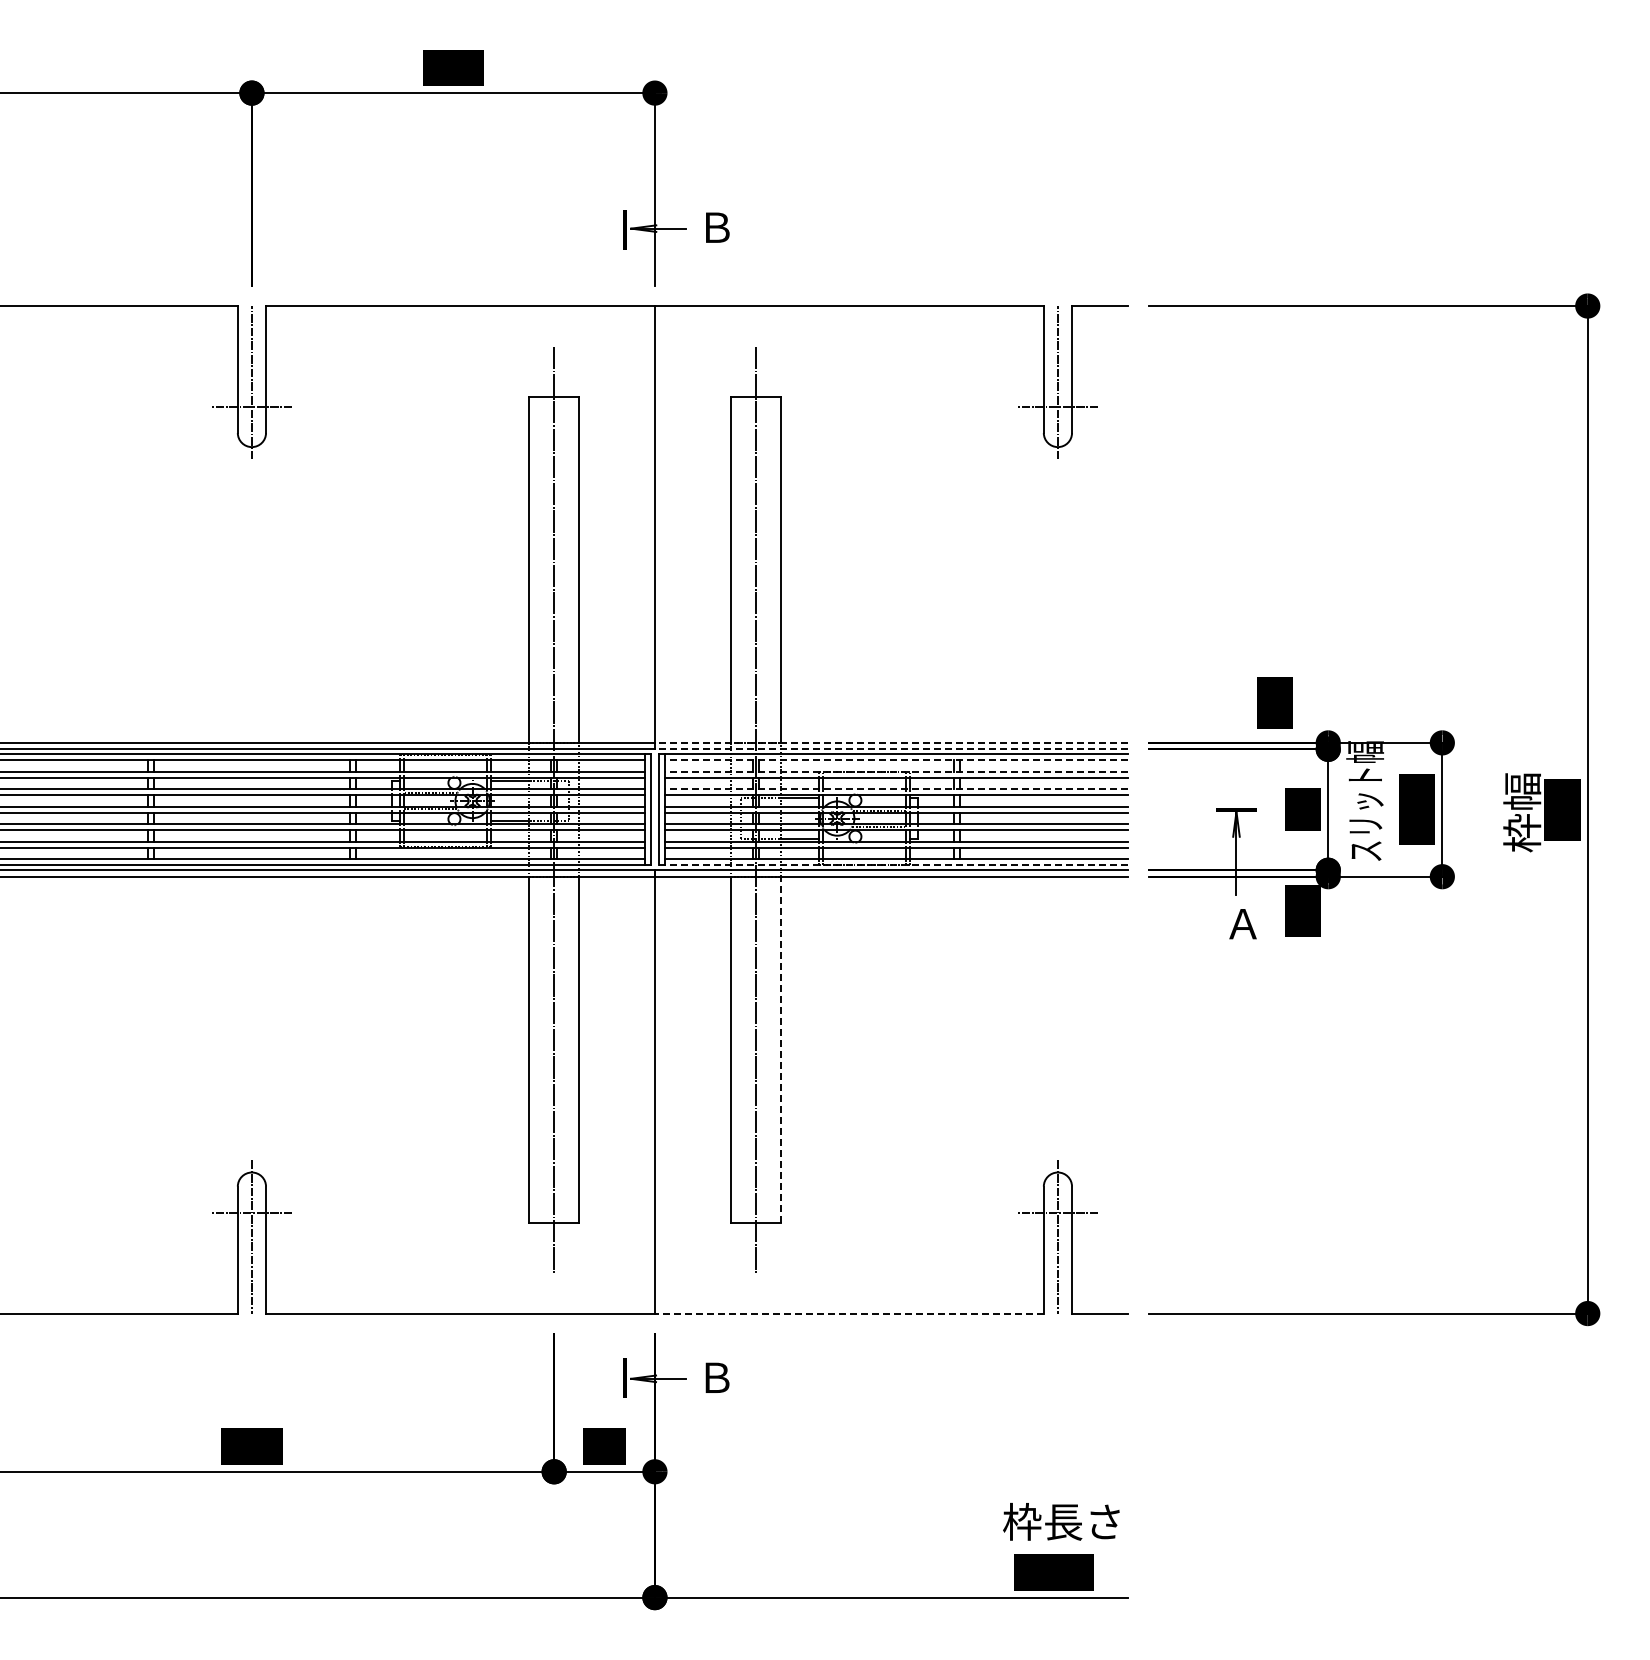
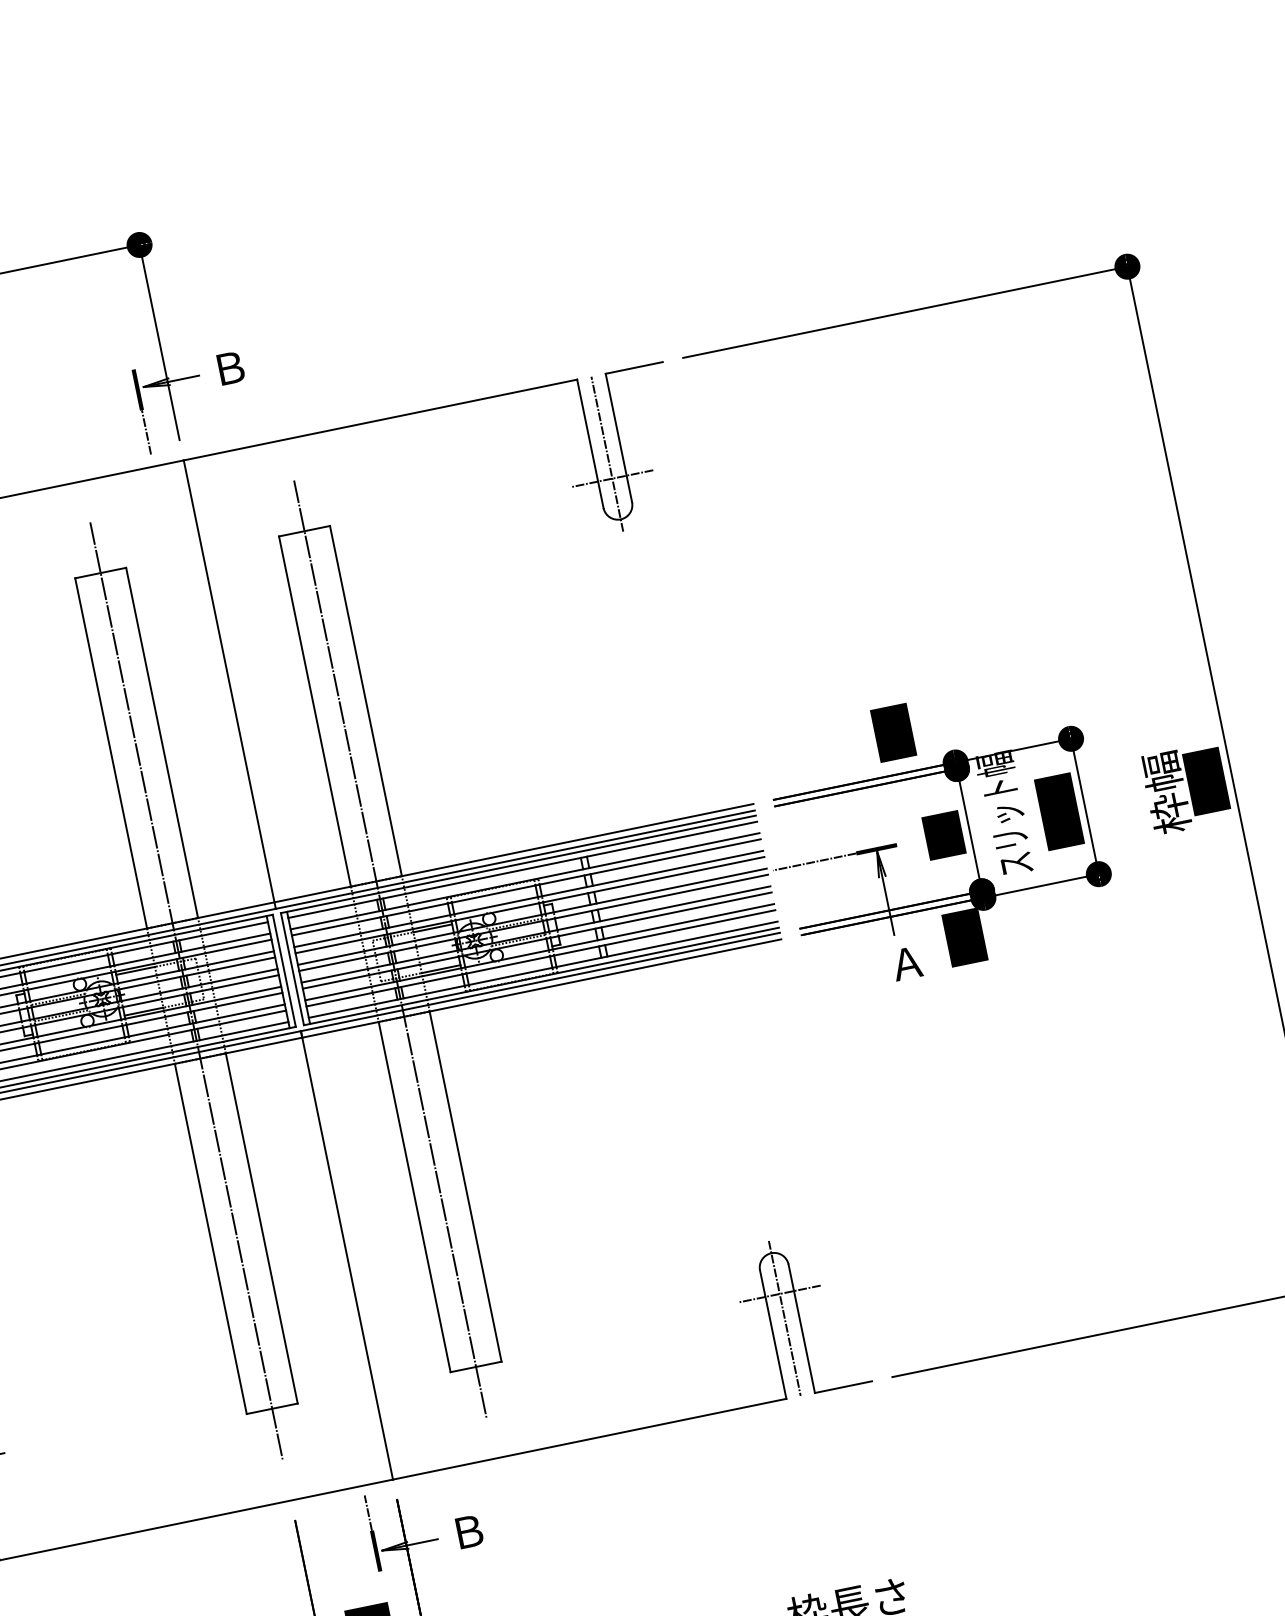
line: (625, 272) -> (147, 432), added
line: (891, 742) -> (513, 852), dashed -> solid
line: (891, 749) -> (515, 859), dashed -> solid
line: (896, 760) -> (522, 869), dashed -> solid
line: (896, 771) -> (524, 881), dashed -> solid
line: (896, 789) -> (528, 899), dashed -> solid
line: (1174, 809) -> (813, 861), added
line: (893, 865) -> (541, 976), dashed -> solid
line: (780, 1049) -> (465, 1186), dashed -> solid
line: (848, 1313) -> (588, 1439), dashed -> solid
line: (625, 1340) -> (368, 1512), added

